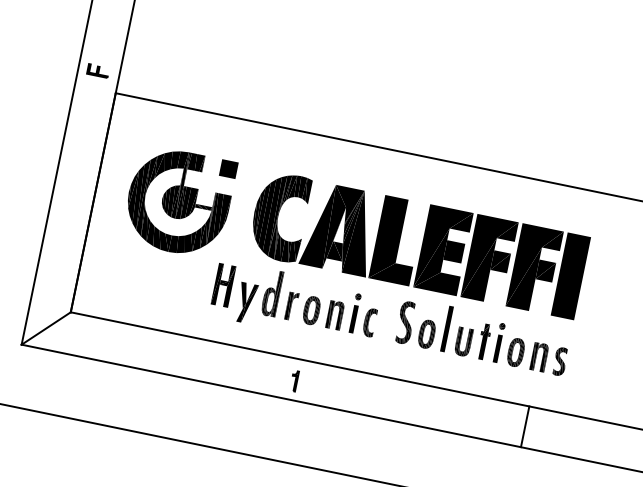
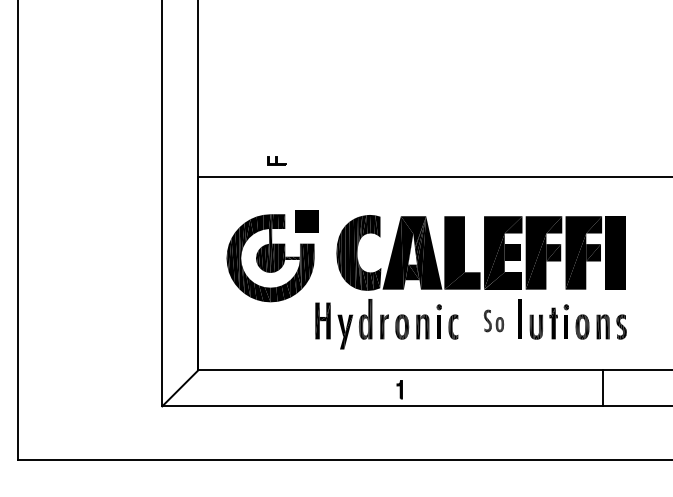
part: (98, 70) -> (276, 160), moved
part: (229, 169) -> (307, 221), size x1.6
part: (416, 324) -> (493, 320), size x0.6

